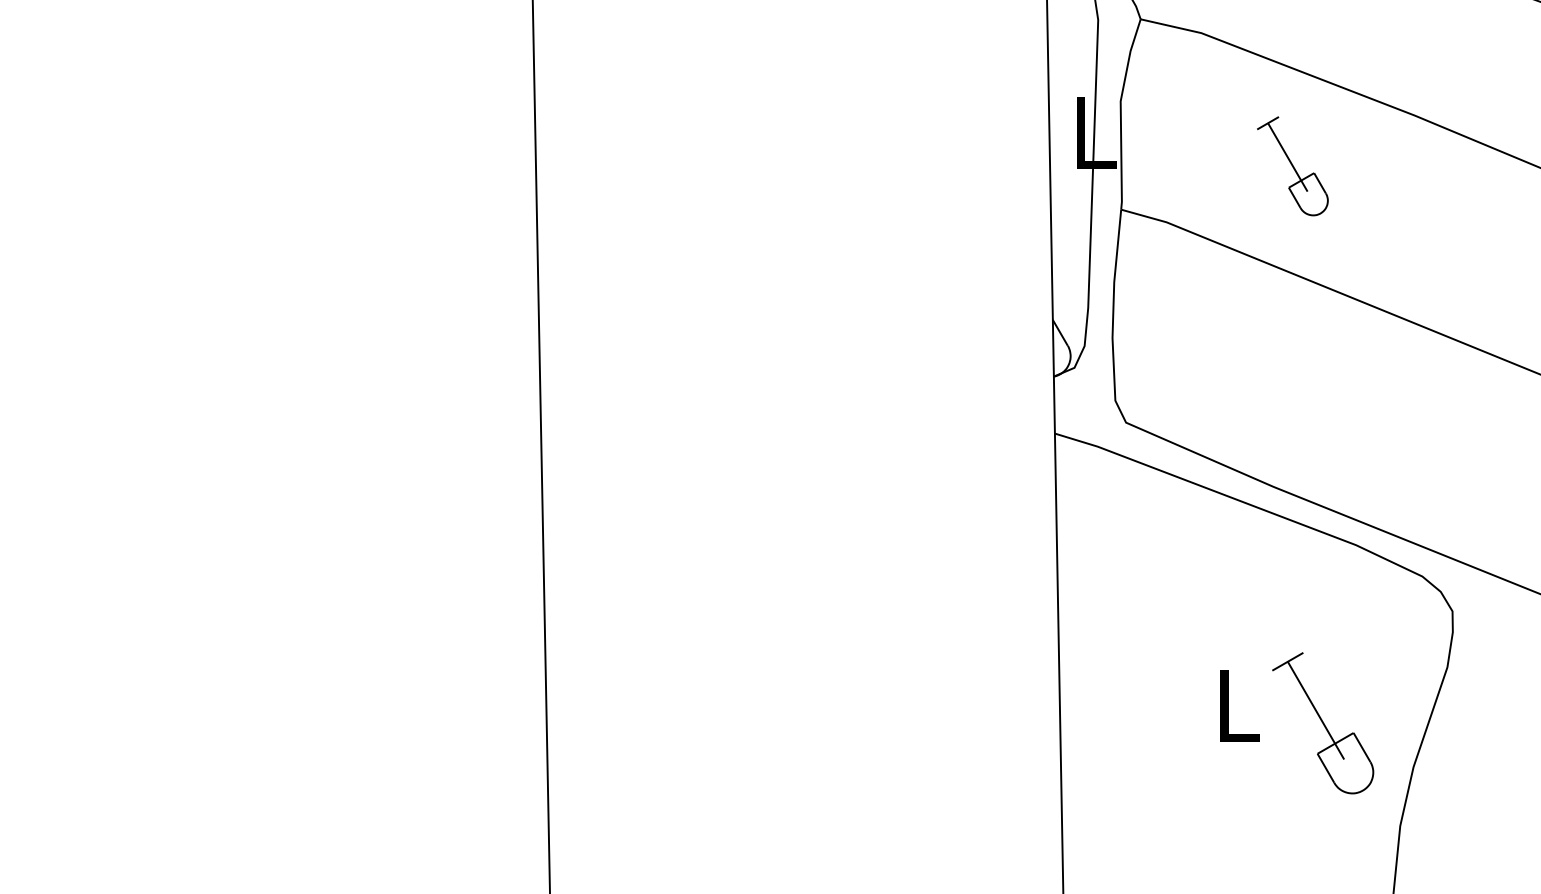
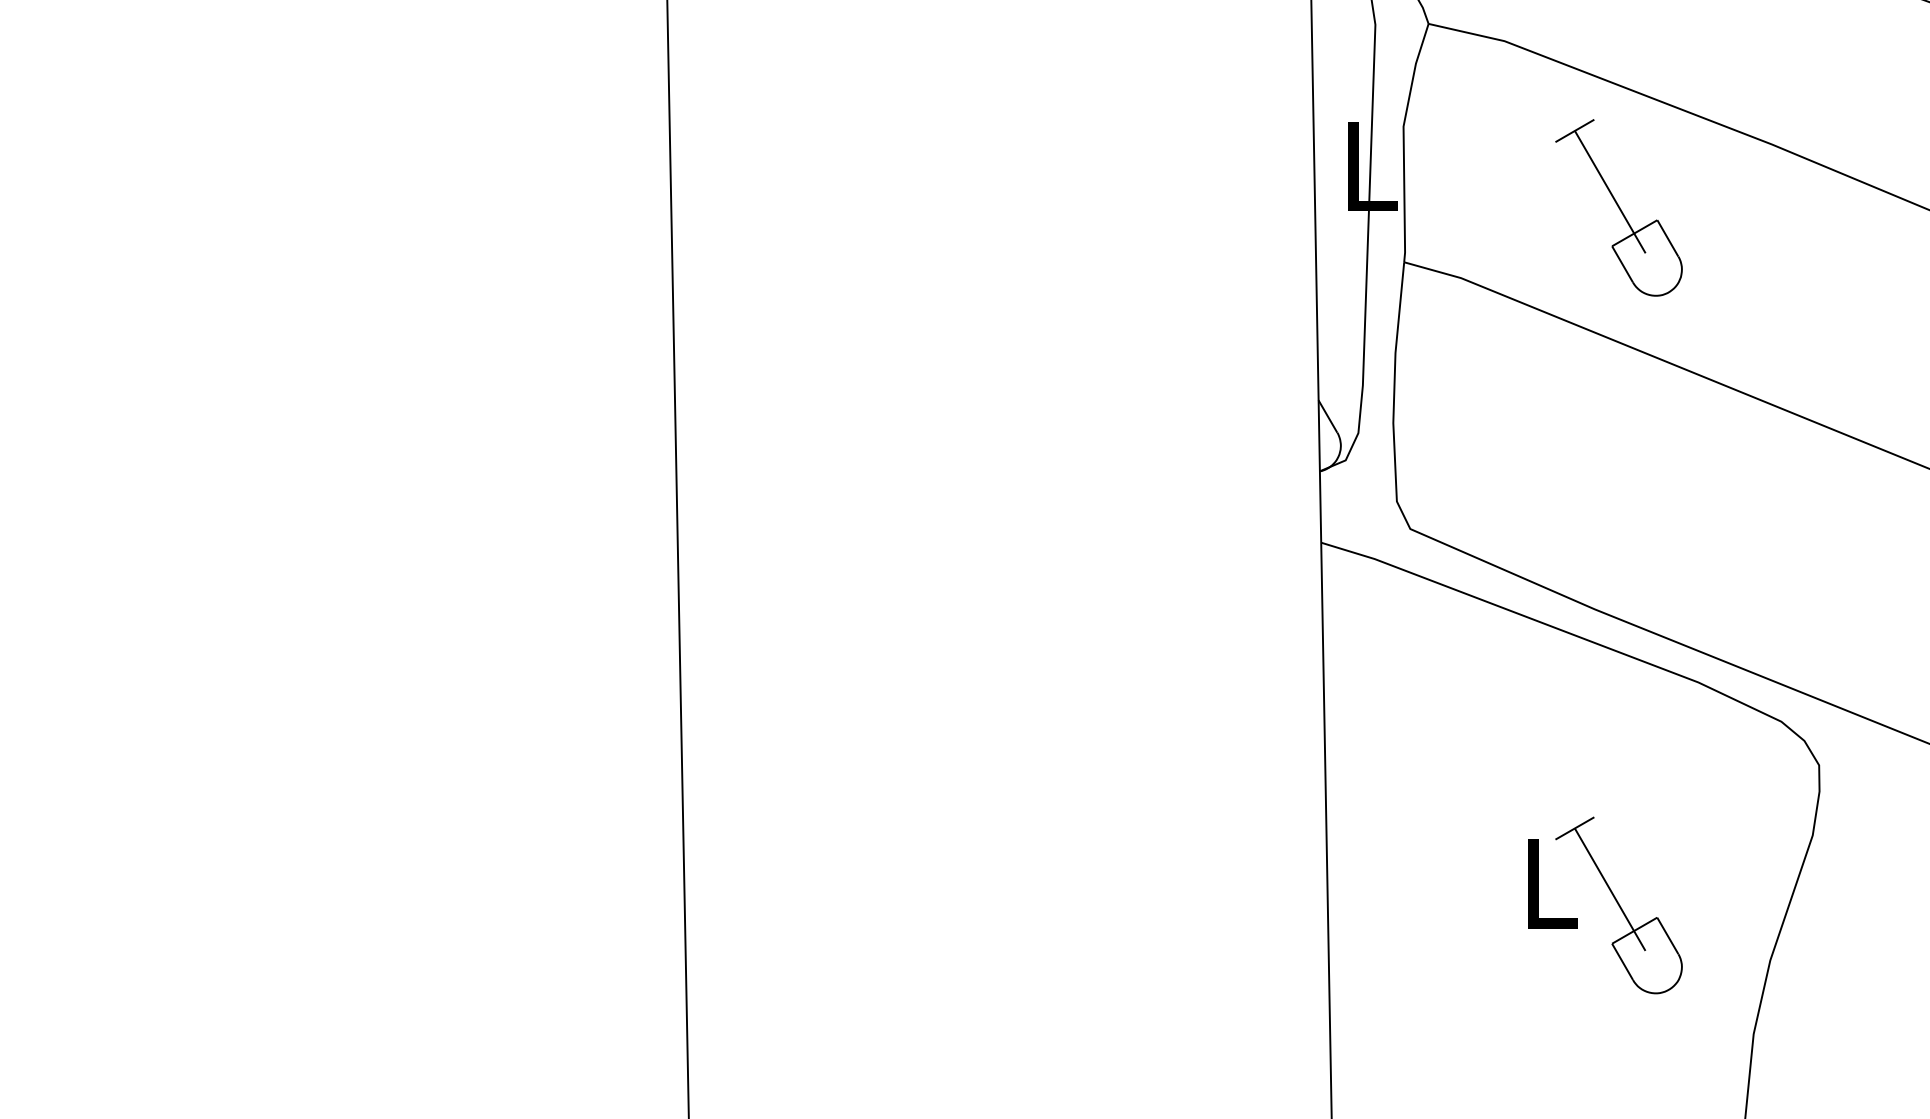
part: (1292, 165) -> (1618, 207), size x1.43
part: (1322, 723) -> (1618, 905), moved

